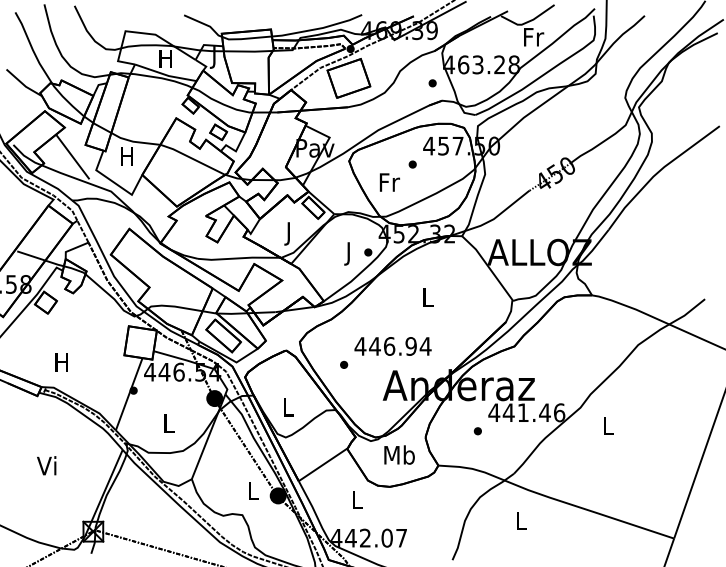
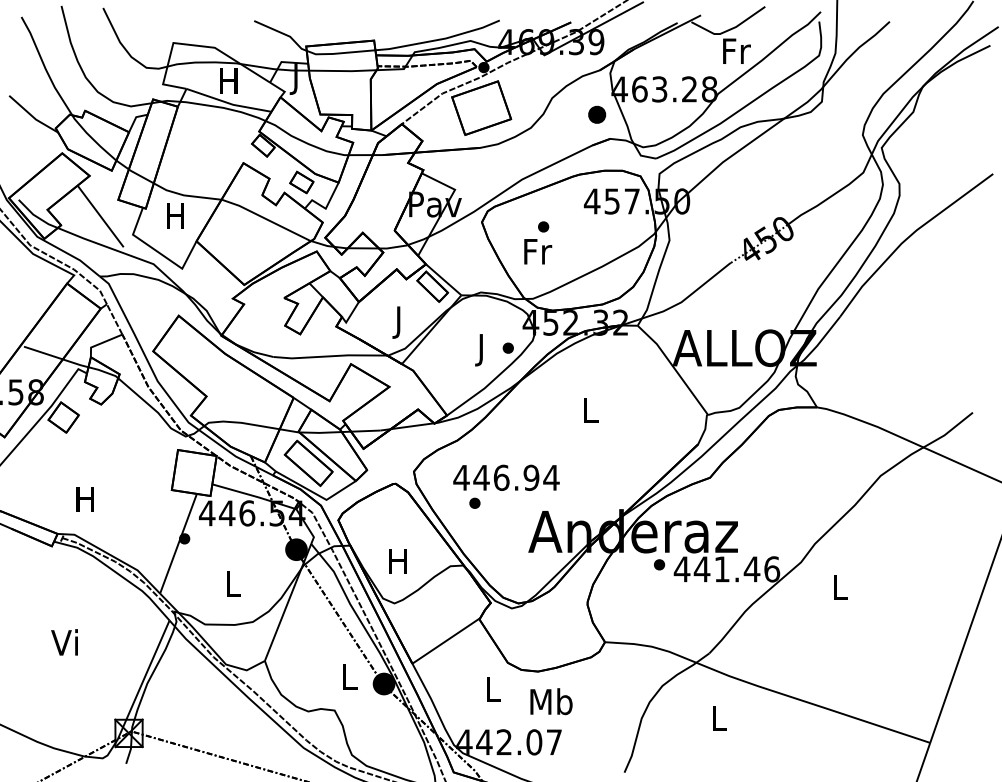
part: (432, 83) -> (596, 114), size x1.6
part: (412, 164) -> (543, 226), moved
text: (393, 346) -> (506, 477), moved
text: (287, 407) -> (397, 561), L -> H
part: (477, 431) -> (659, 564), moved
text: (399, 454) -> (551, 701), moved

